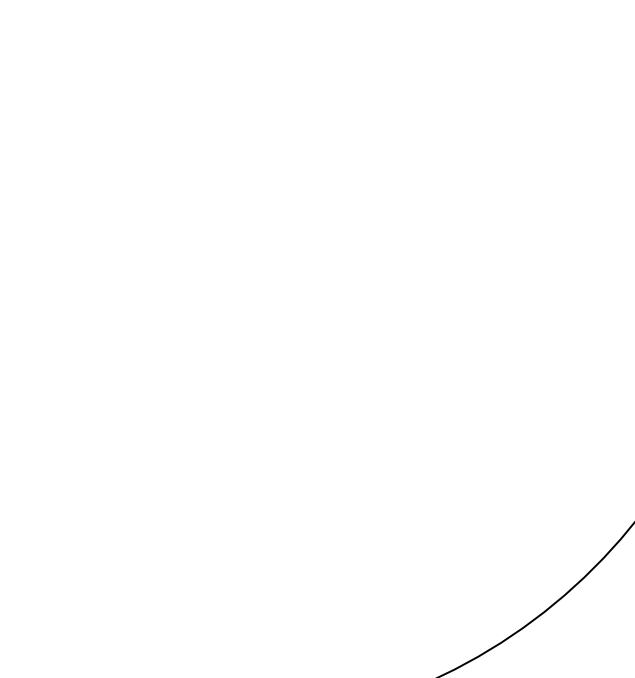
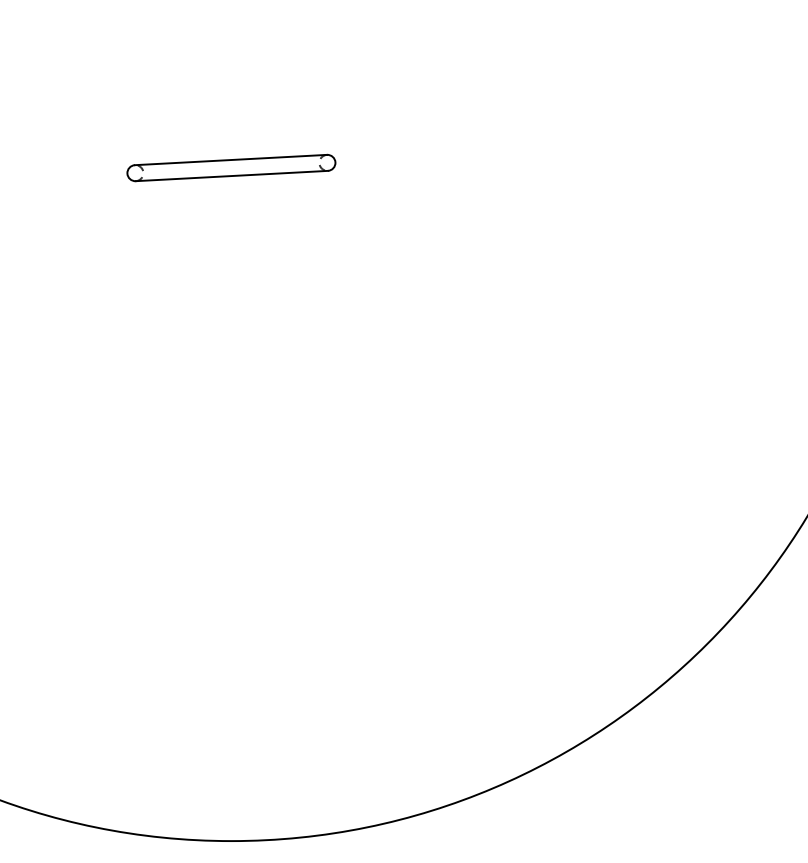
part: (203, 177) -> (231, 167), added

